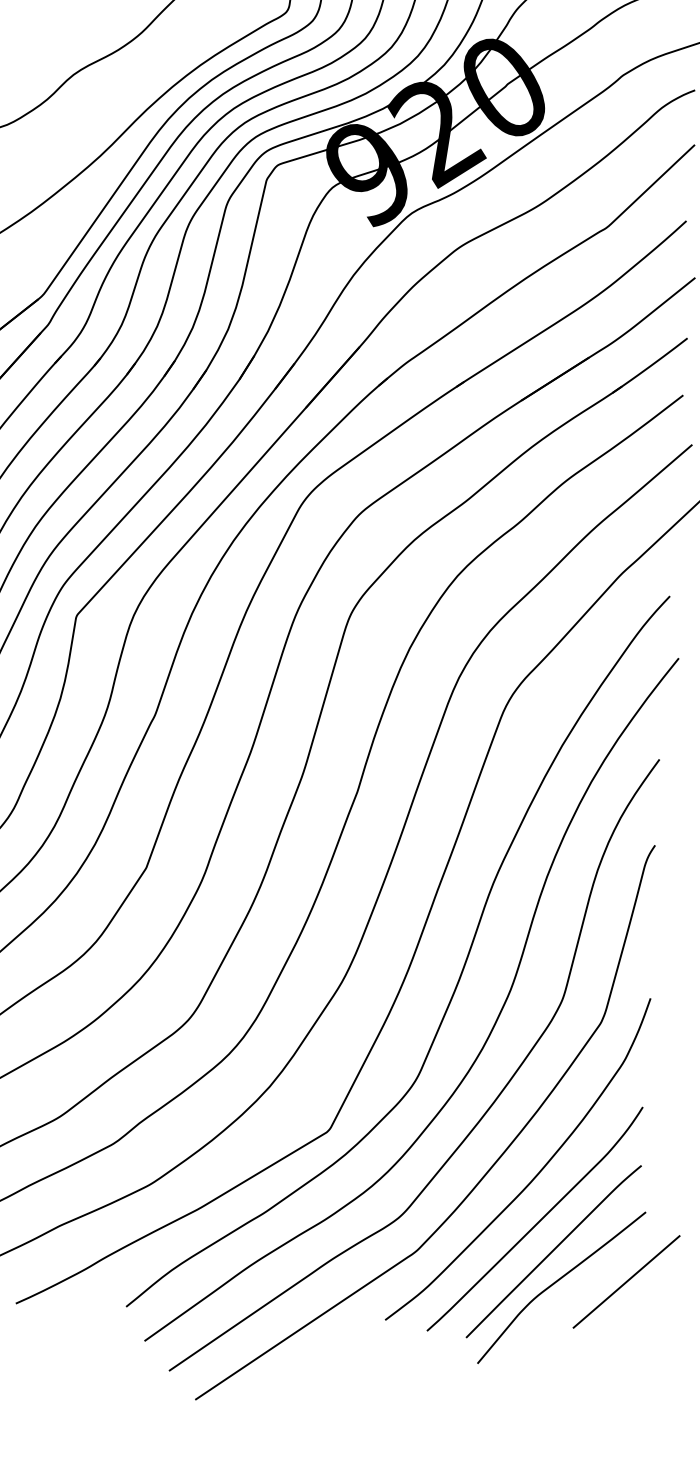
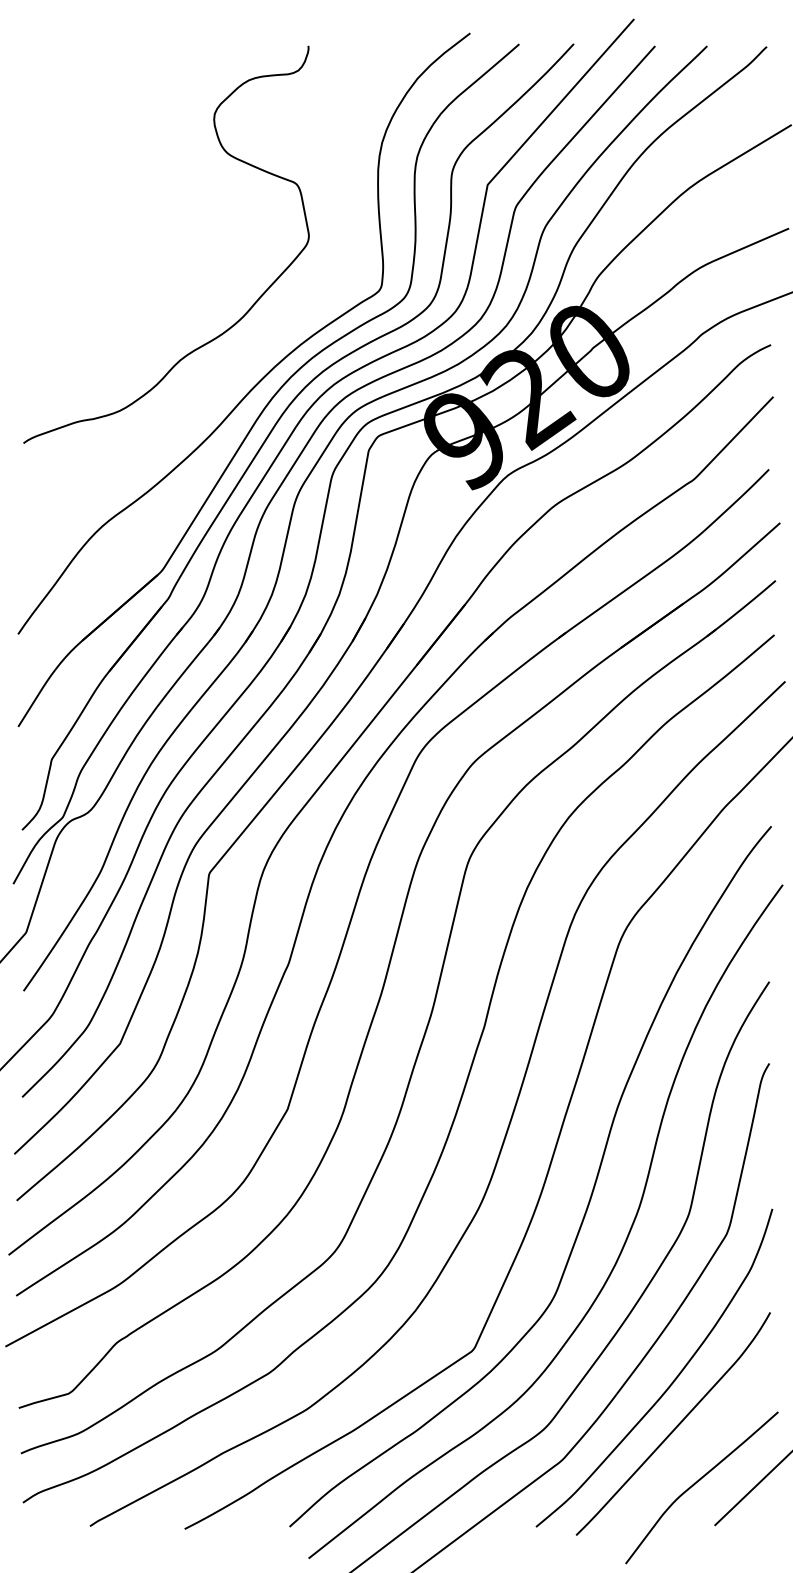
curve: (553, 1251) -> (692, 1453), removed

